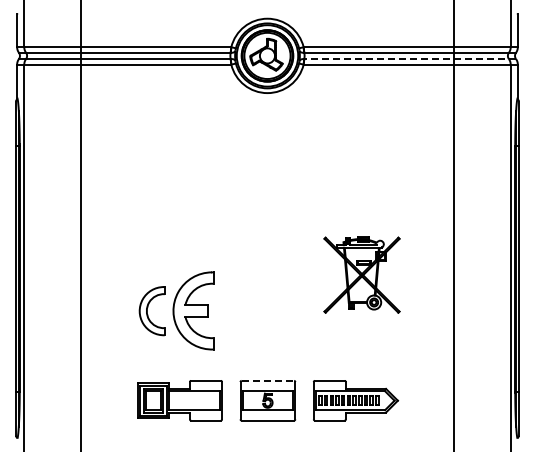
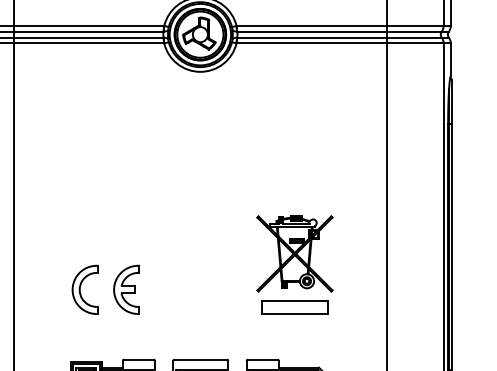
line: (410, 59) -> (343, 38), dashed -> solid
part: (193, 311) -> (126, 290), size x0.62
part: (361, 328) -> (294, 307), added
line: (268, 380) -> (201, 359), dashed -> solid

